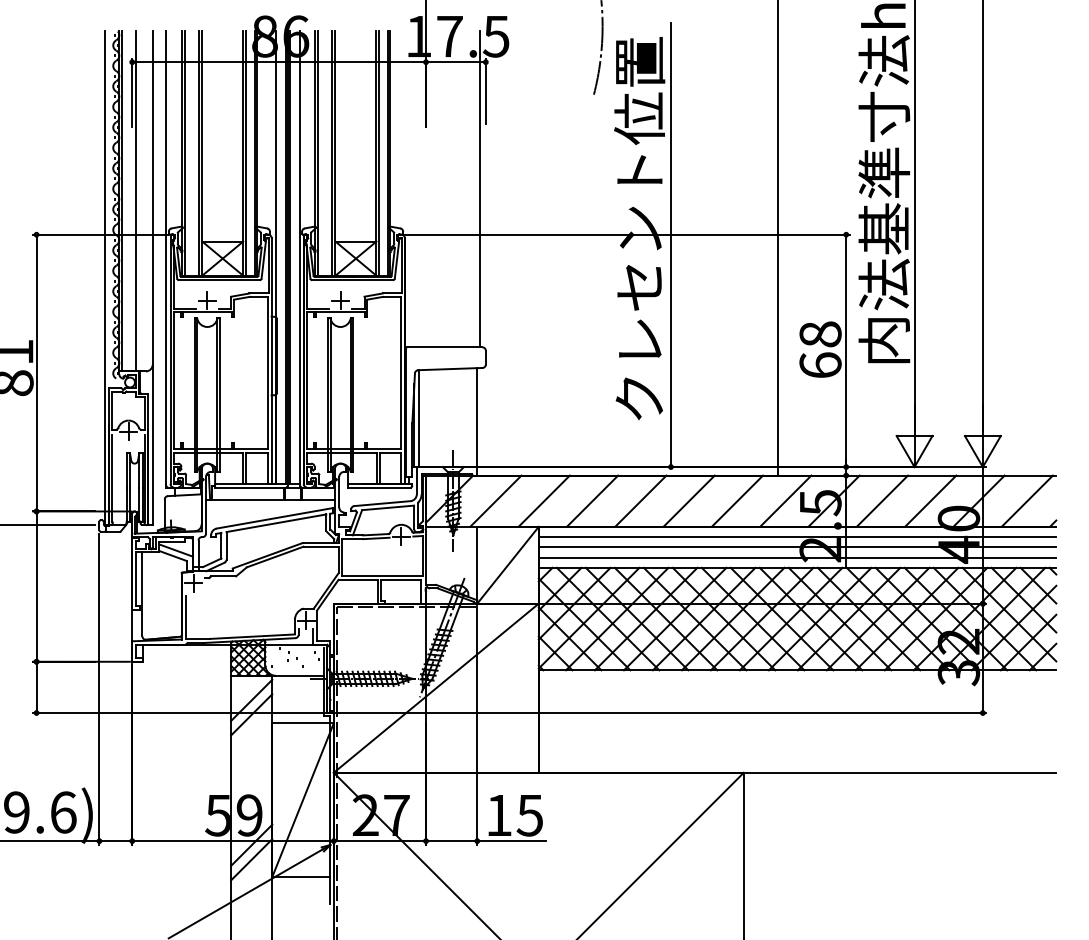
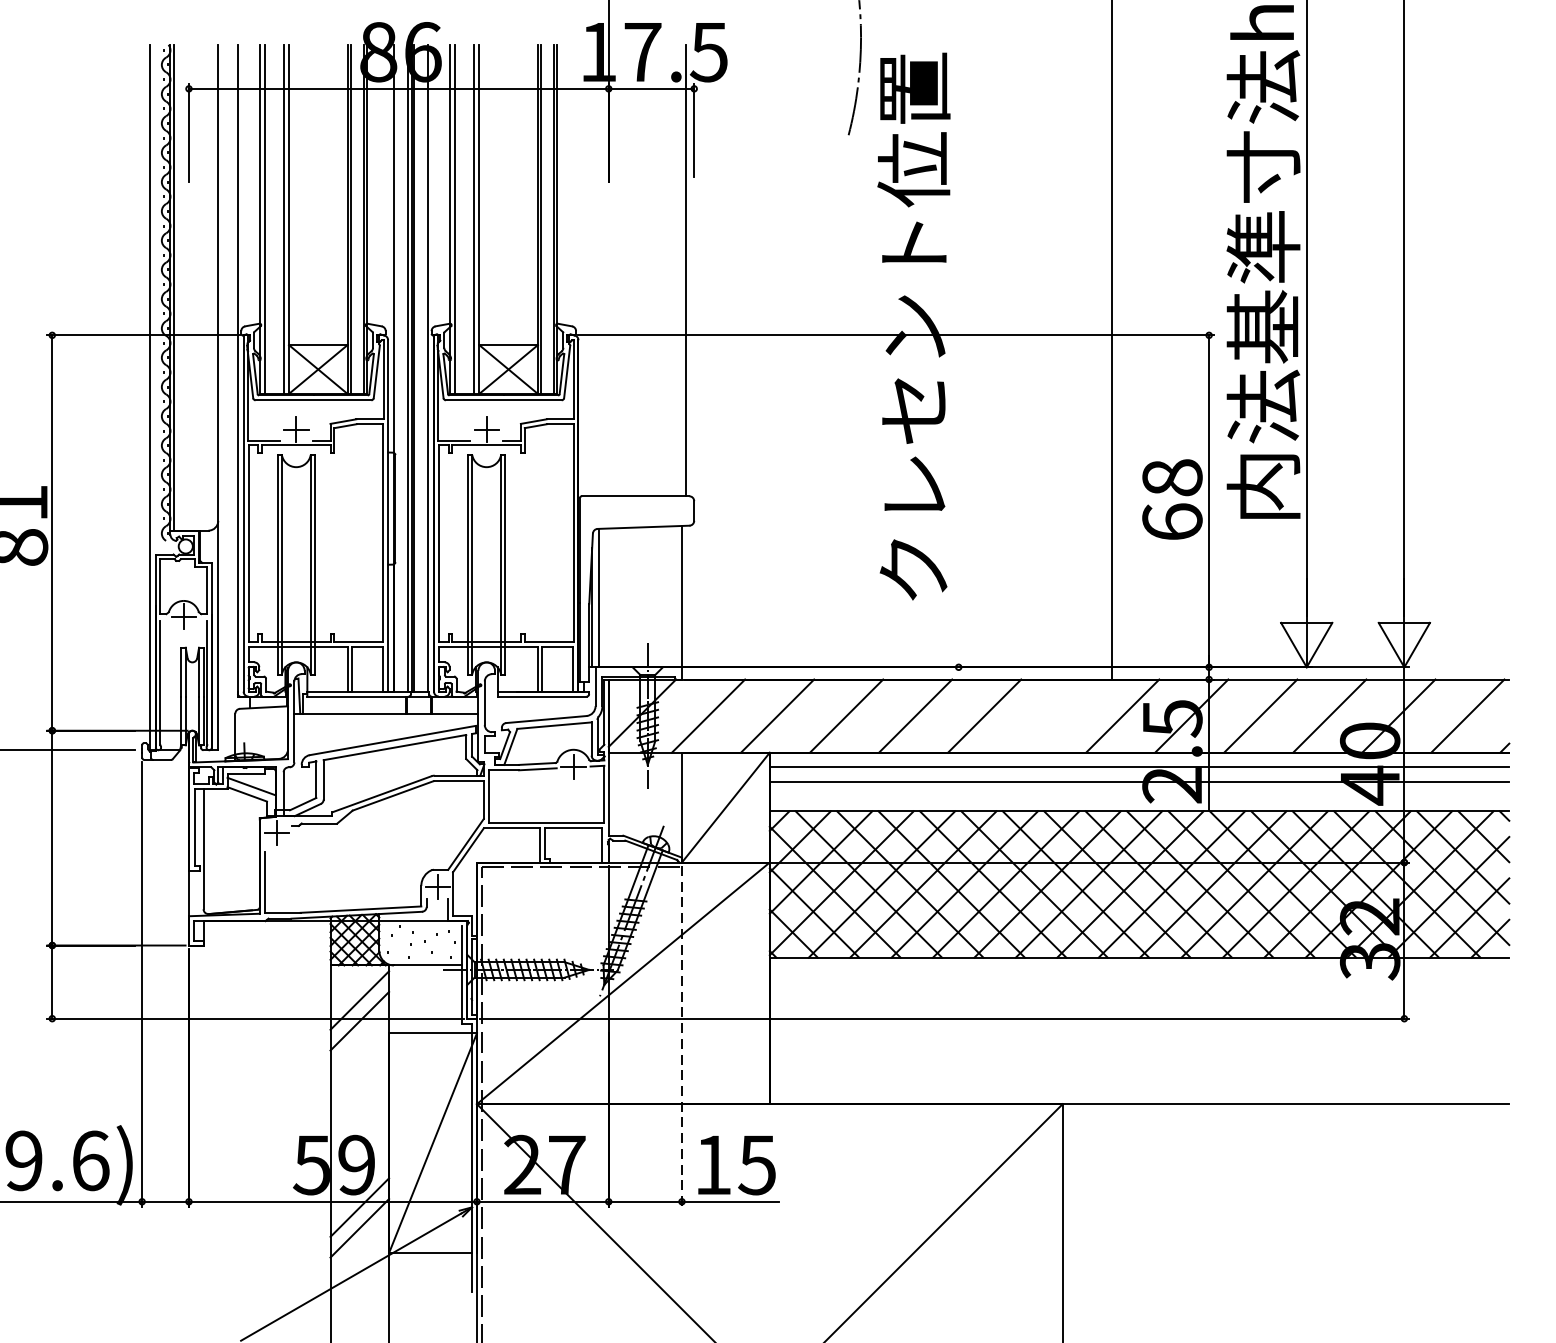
line: (136, 201) -> (195, 287), removed
line: (670, 244) -> (958, 349), removed
line: (737, 500) -> (1053, 715), removed
line: (797, 557) -> (1139, 796), removed
line: (477, 725) -> (682, 1036), solid -> dashed

